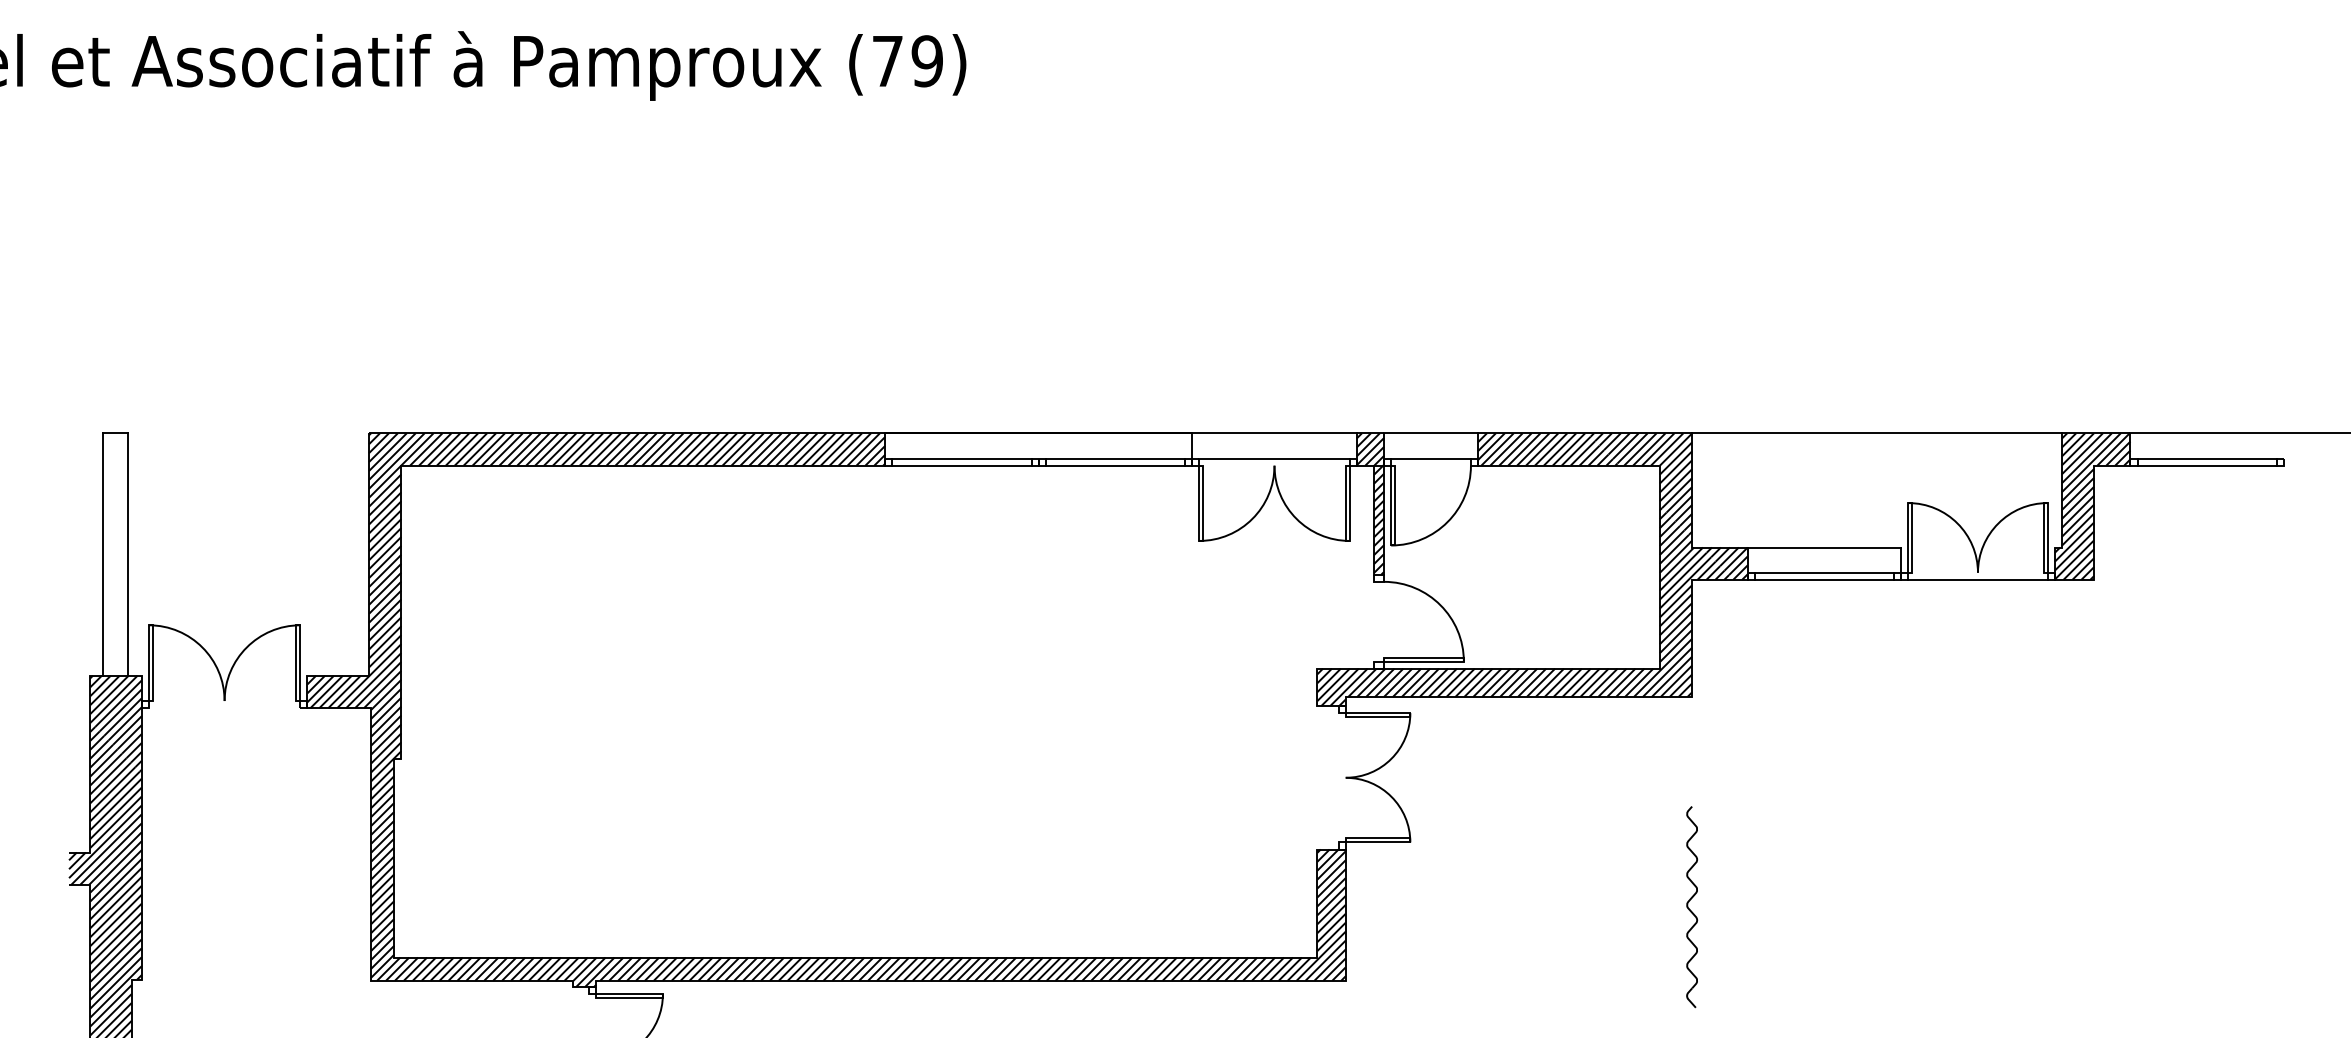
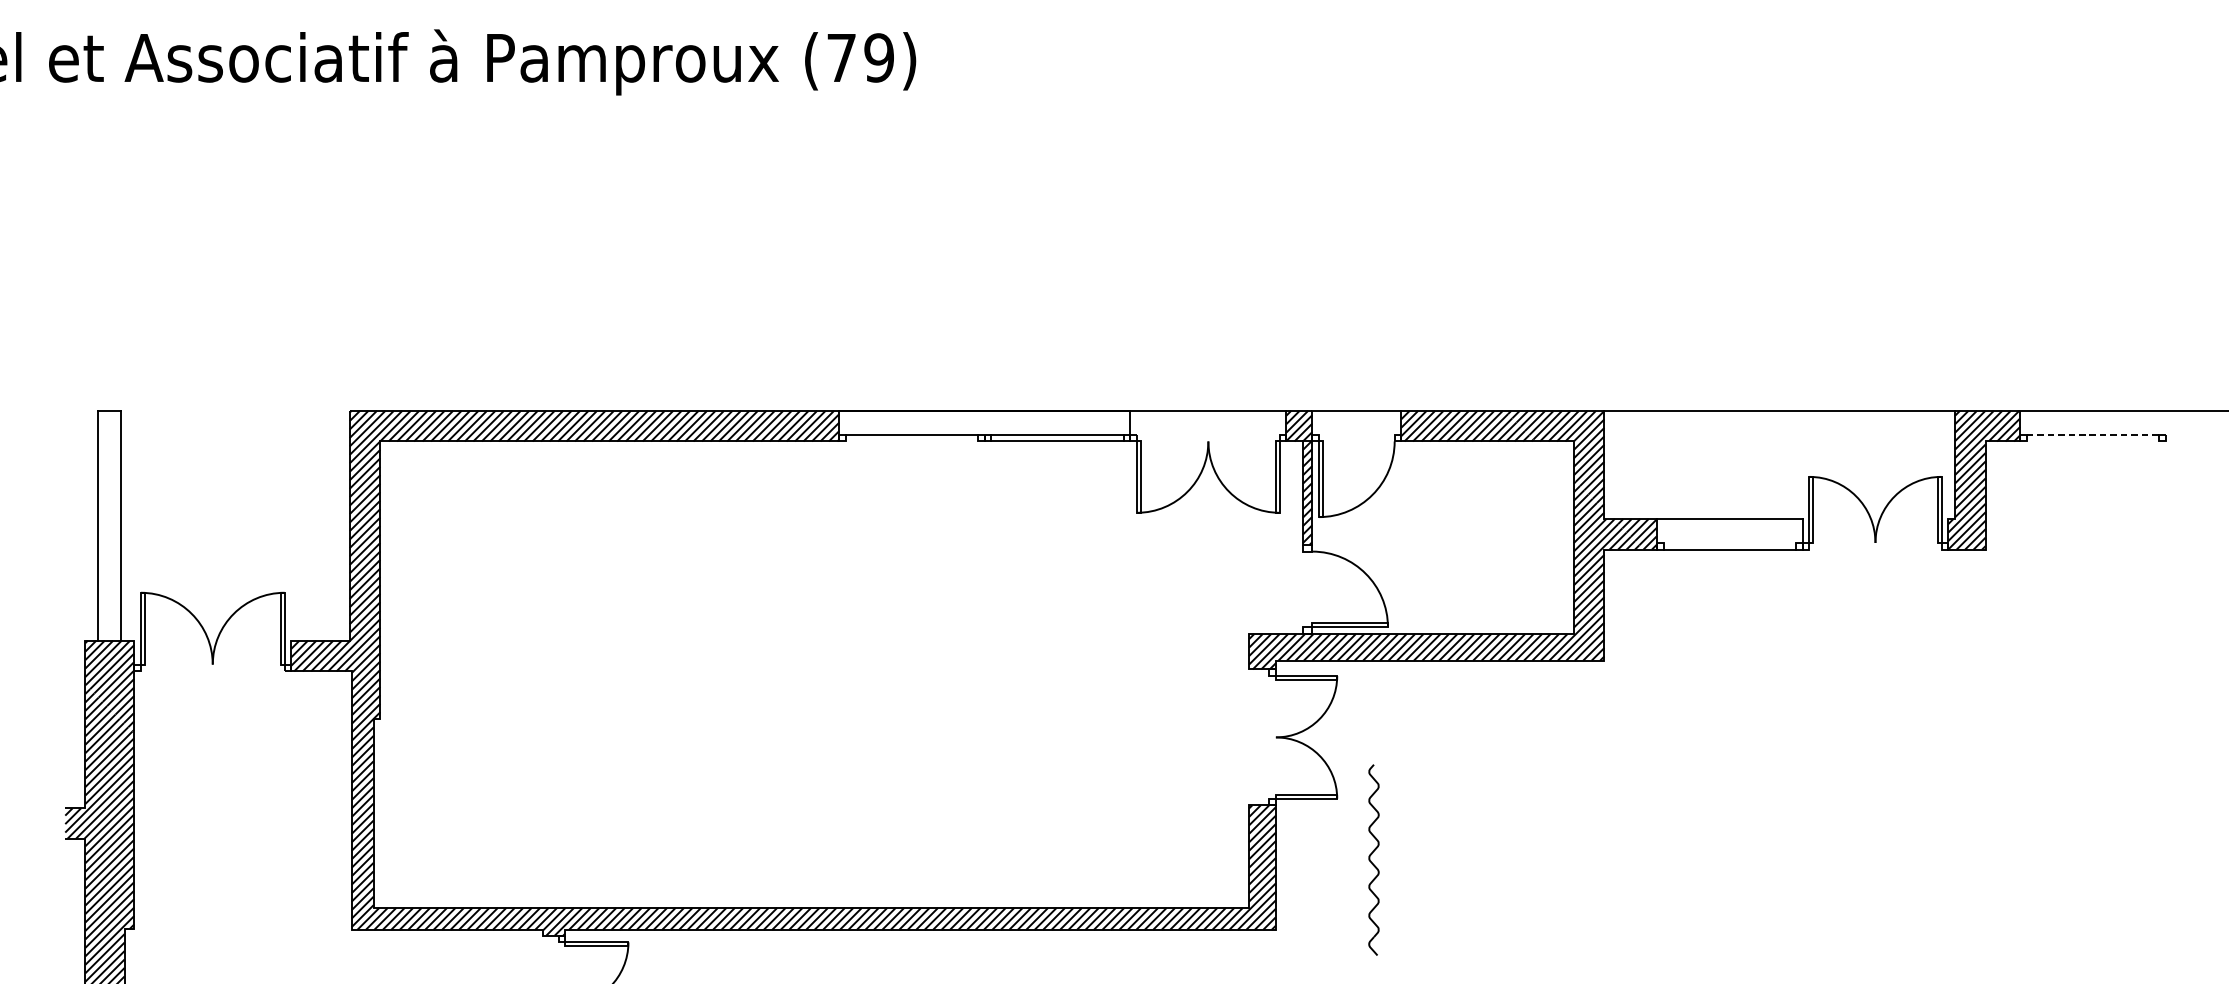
line: (1274, 458) -> (1208, 434), removed
line: (1430, 458) -> (1356, 434), removed
line: (2207, 458) -> (2093, 434), solid -> dashed
line: (961, 465) -> (911, 441), removed
line: (2206, 465) -> (2092, 441), removed
line: (1824, 572) -> (1729, 542), removed
line: (1977, 579) -> (1875, 549), removed
part: (1692, 907) -> (1374, 860), moved

